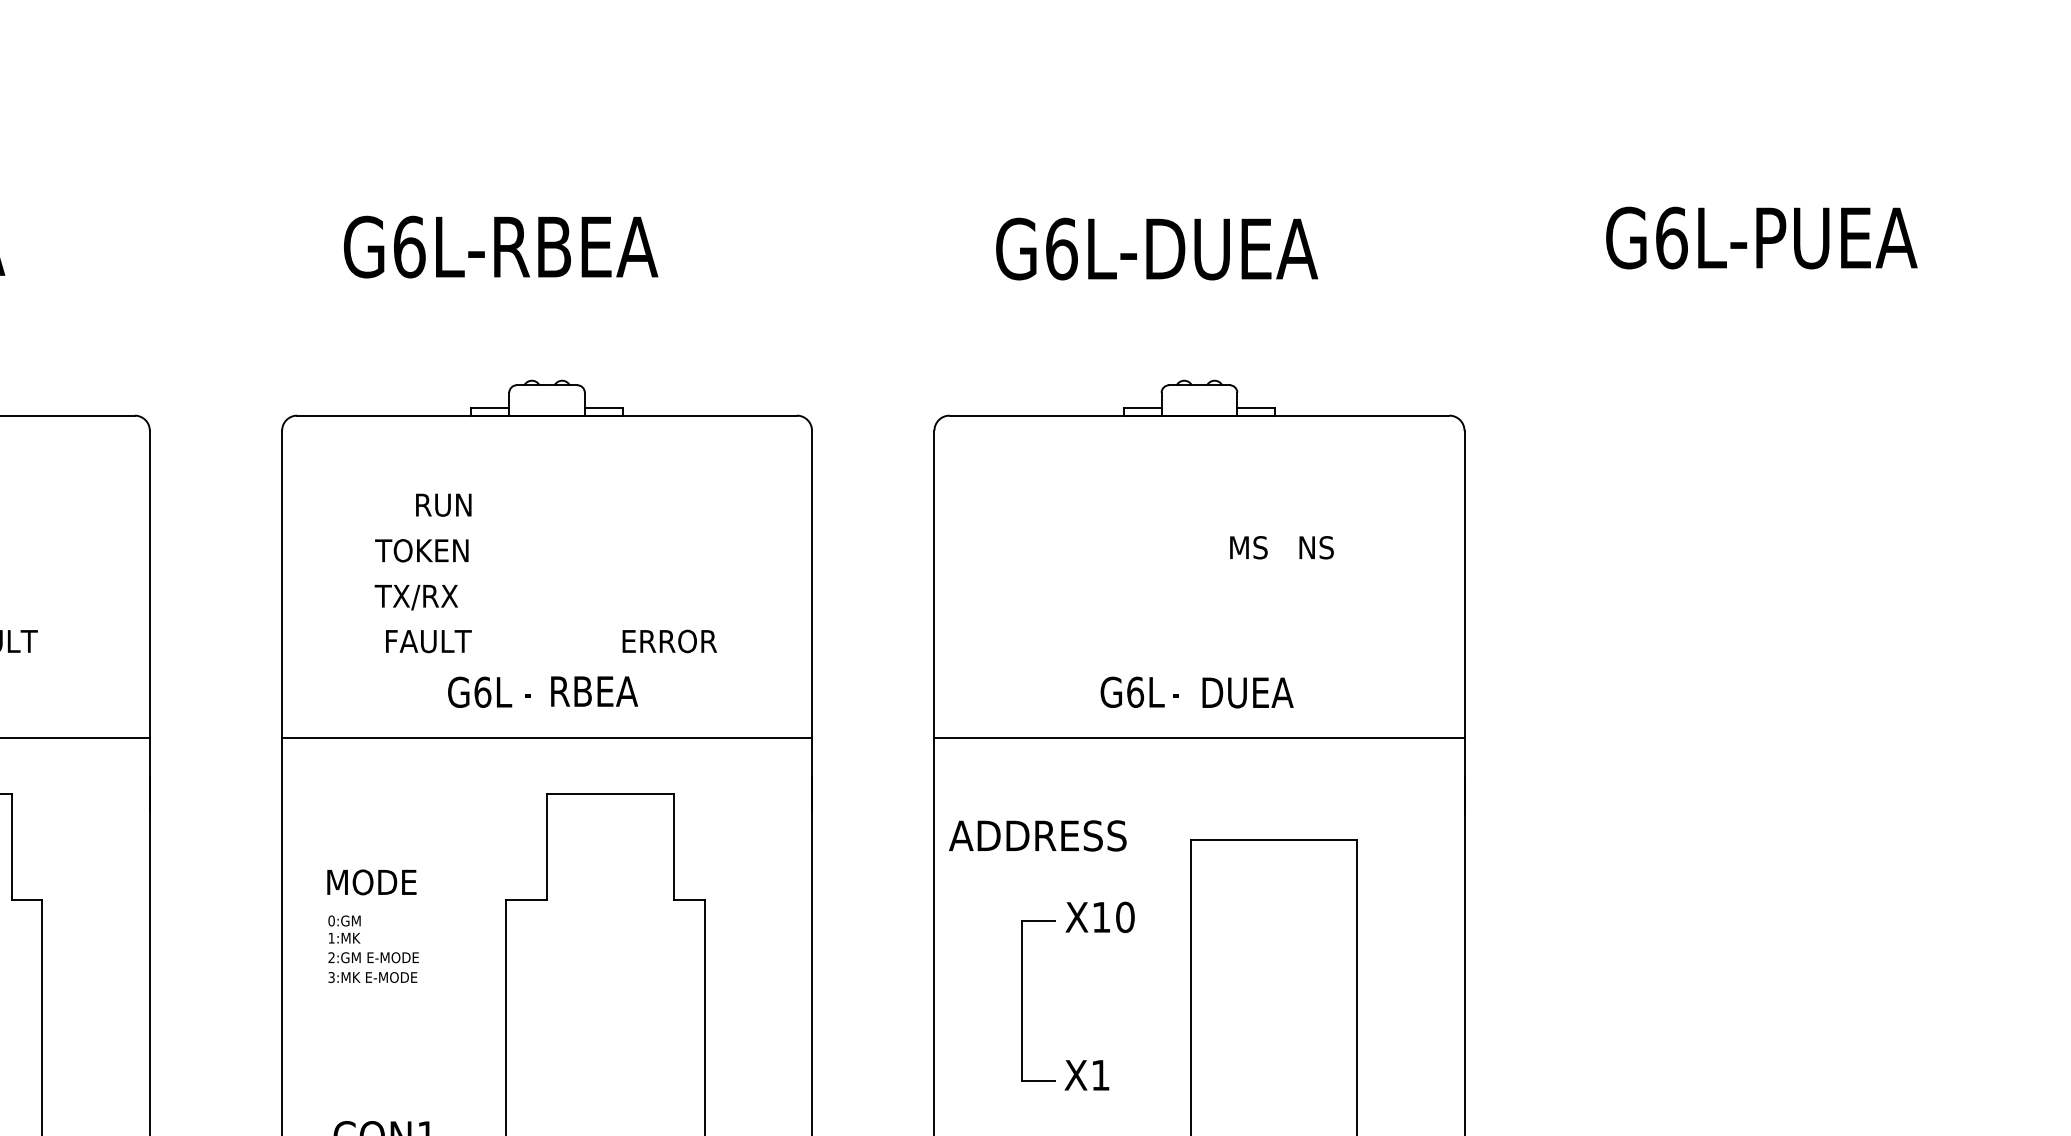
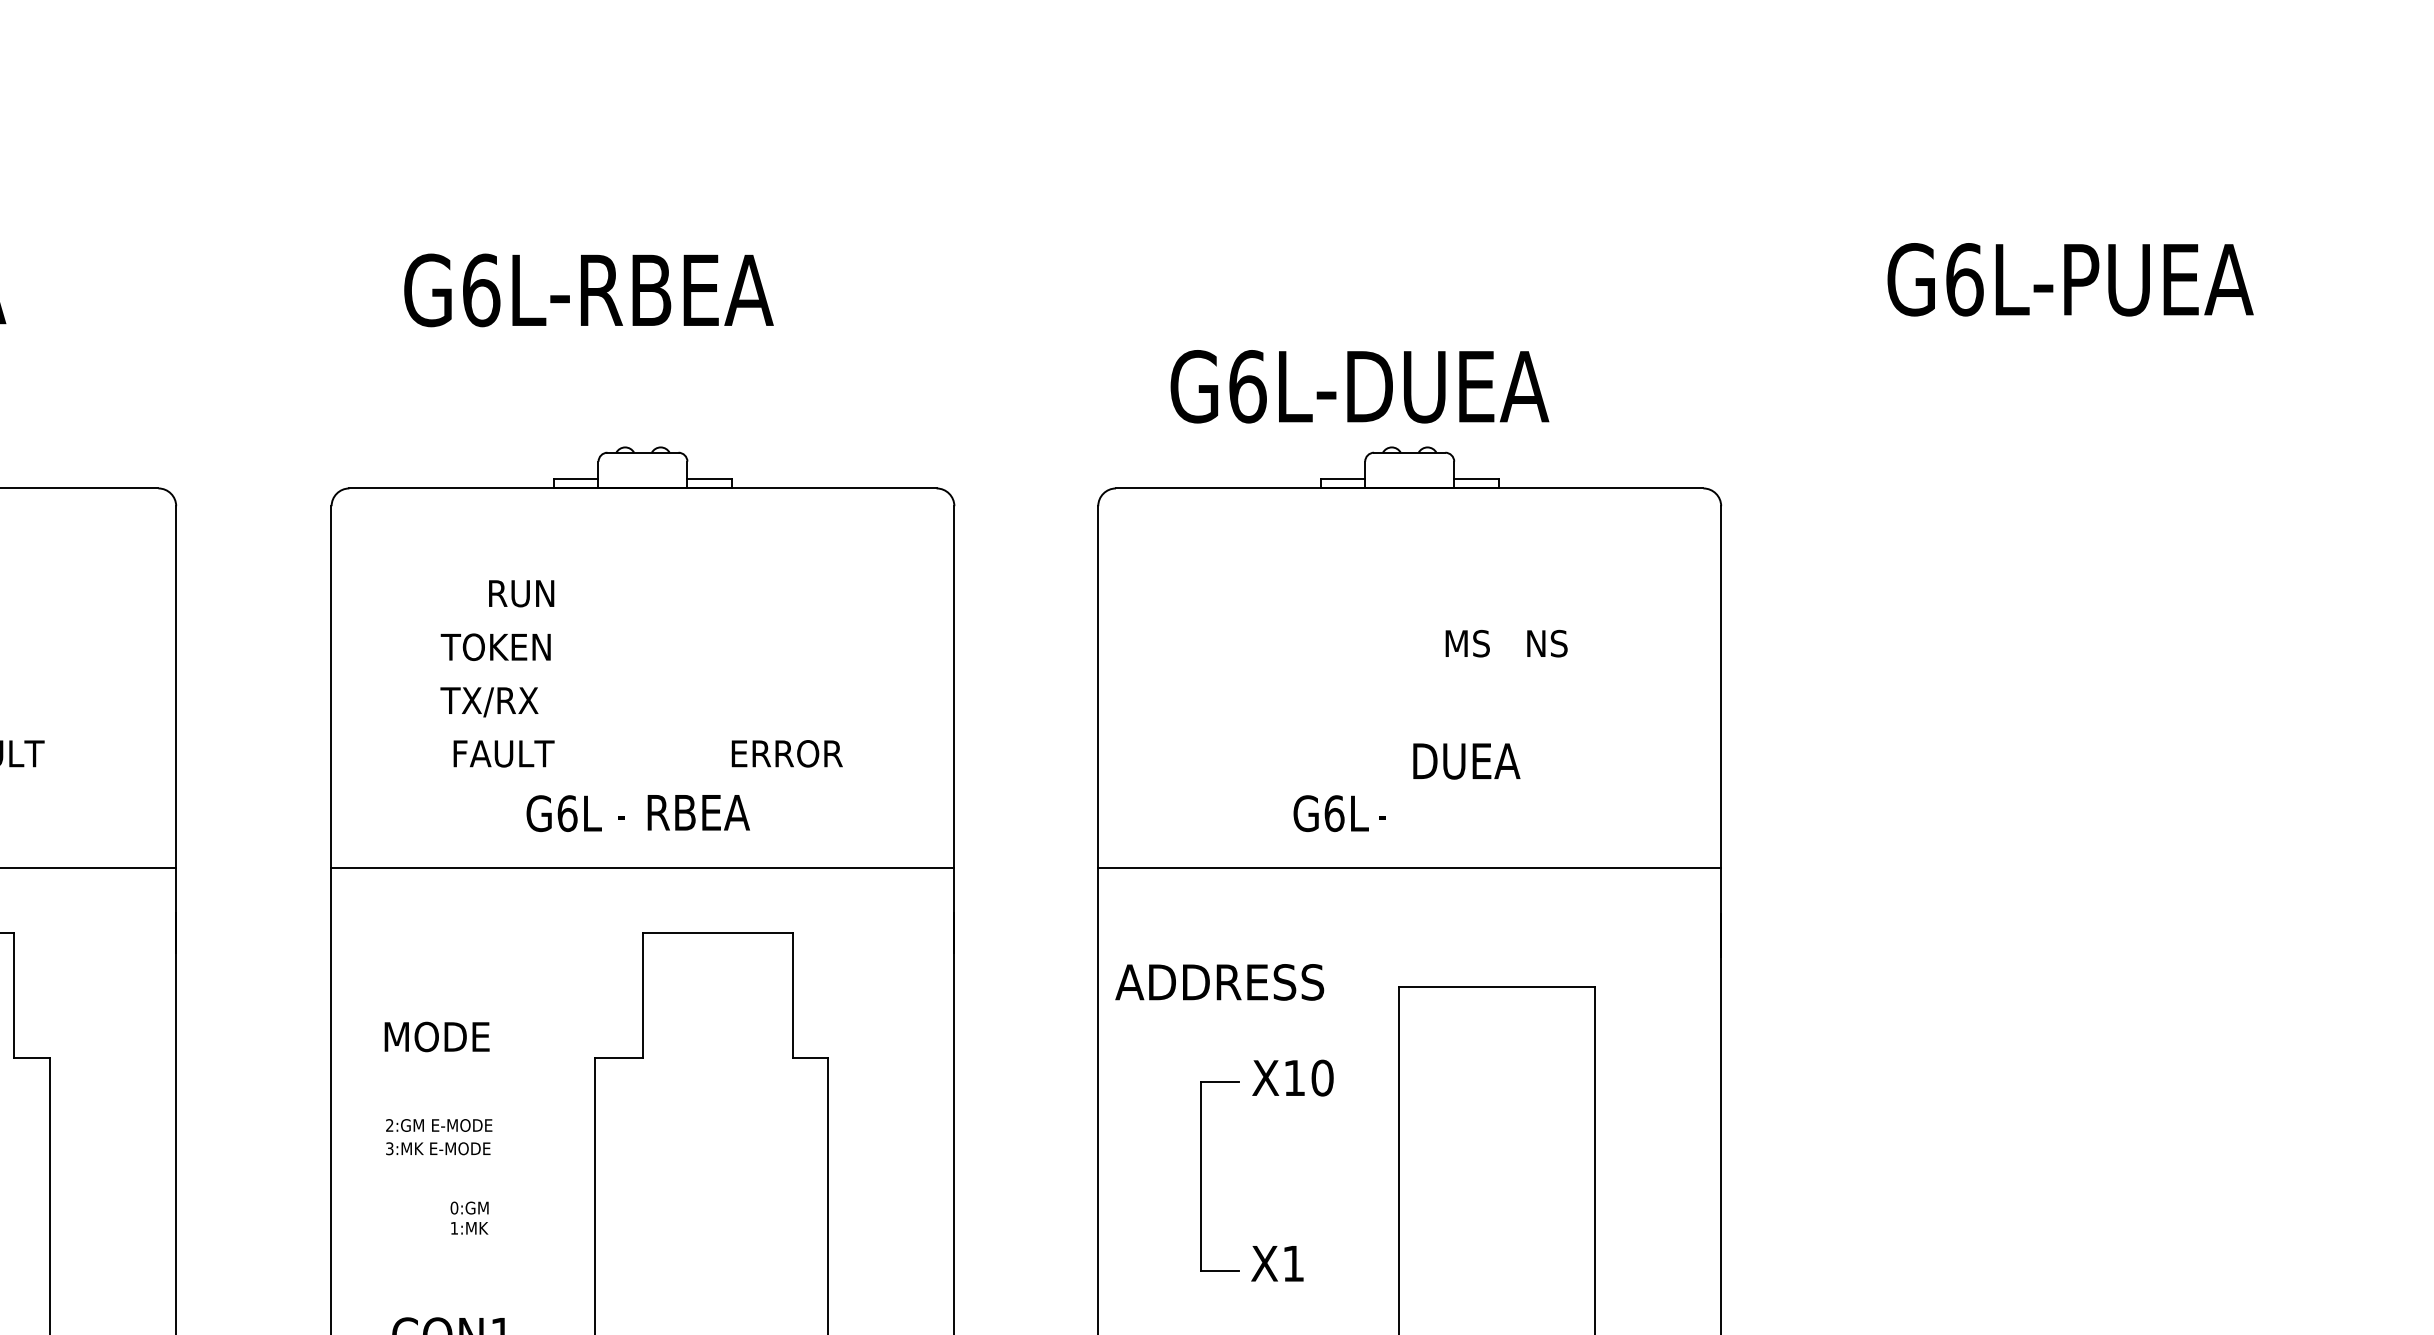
text: (1157, 248) -> (1360, 386), moved
text: (1247, 692) -> (1466, 760), moved
text: (344, 929) -> (469, 1218), moved

